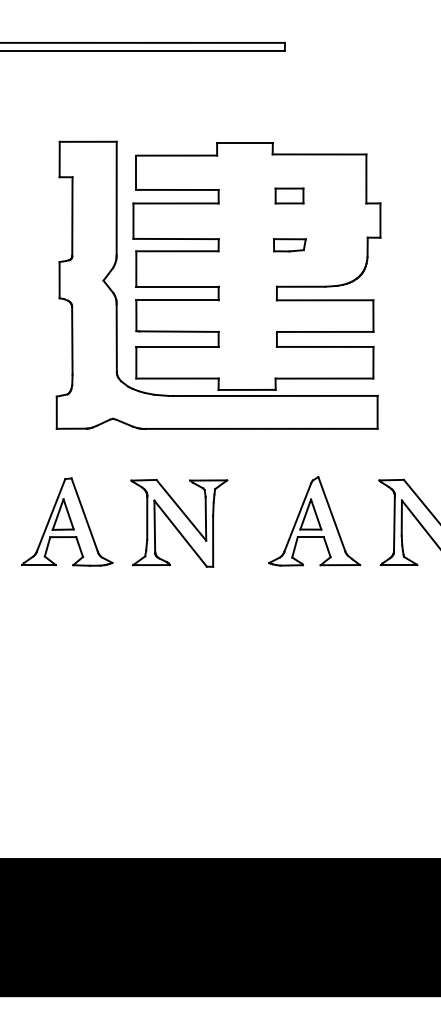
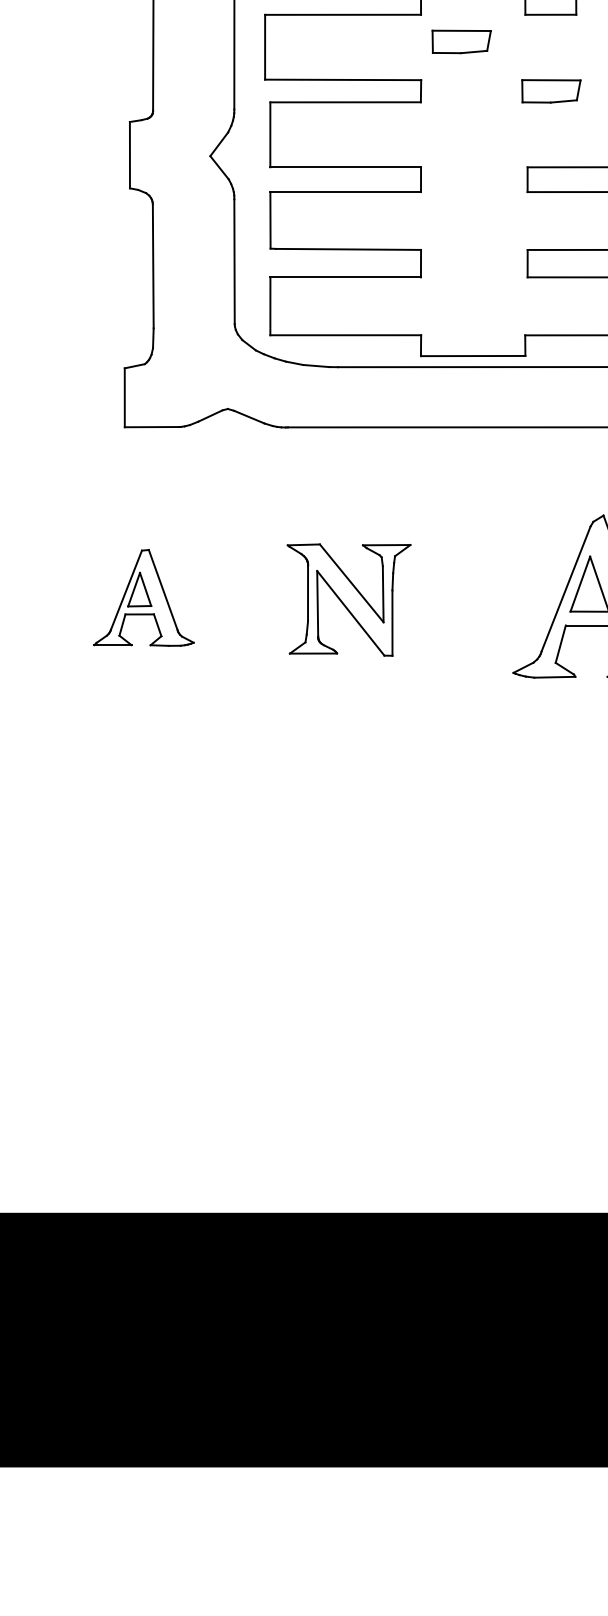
part: (240, 218) -> (460, 42), added
part: (67, 521) -> (144, 596), size x0.6
part: (179, 522) -> (349, 598), size x0.7

